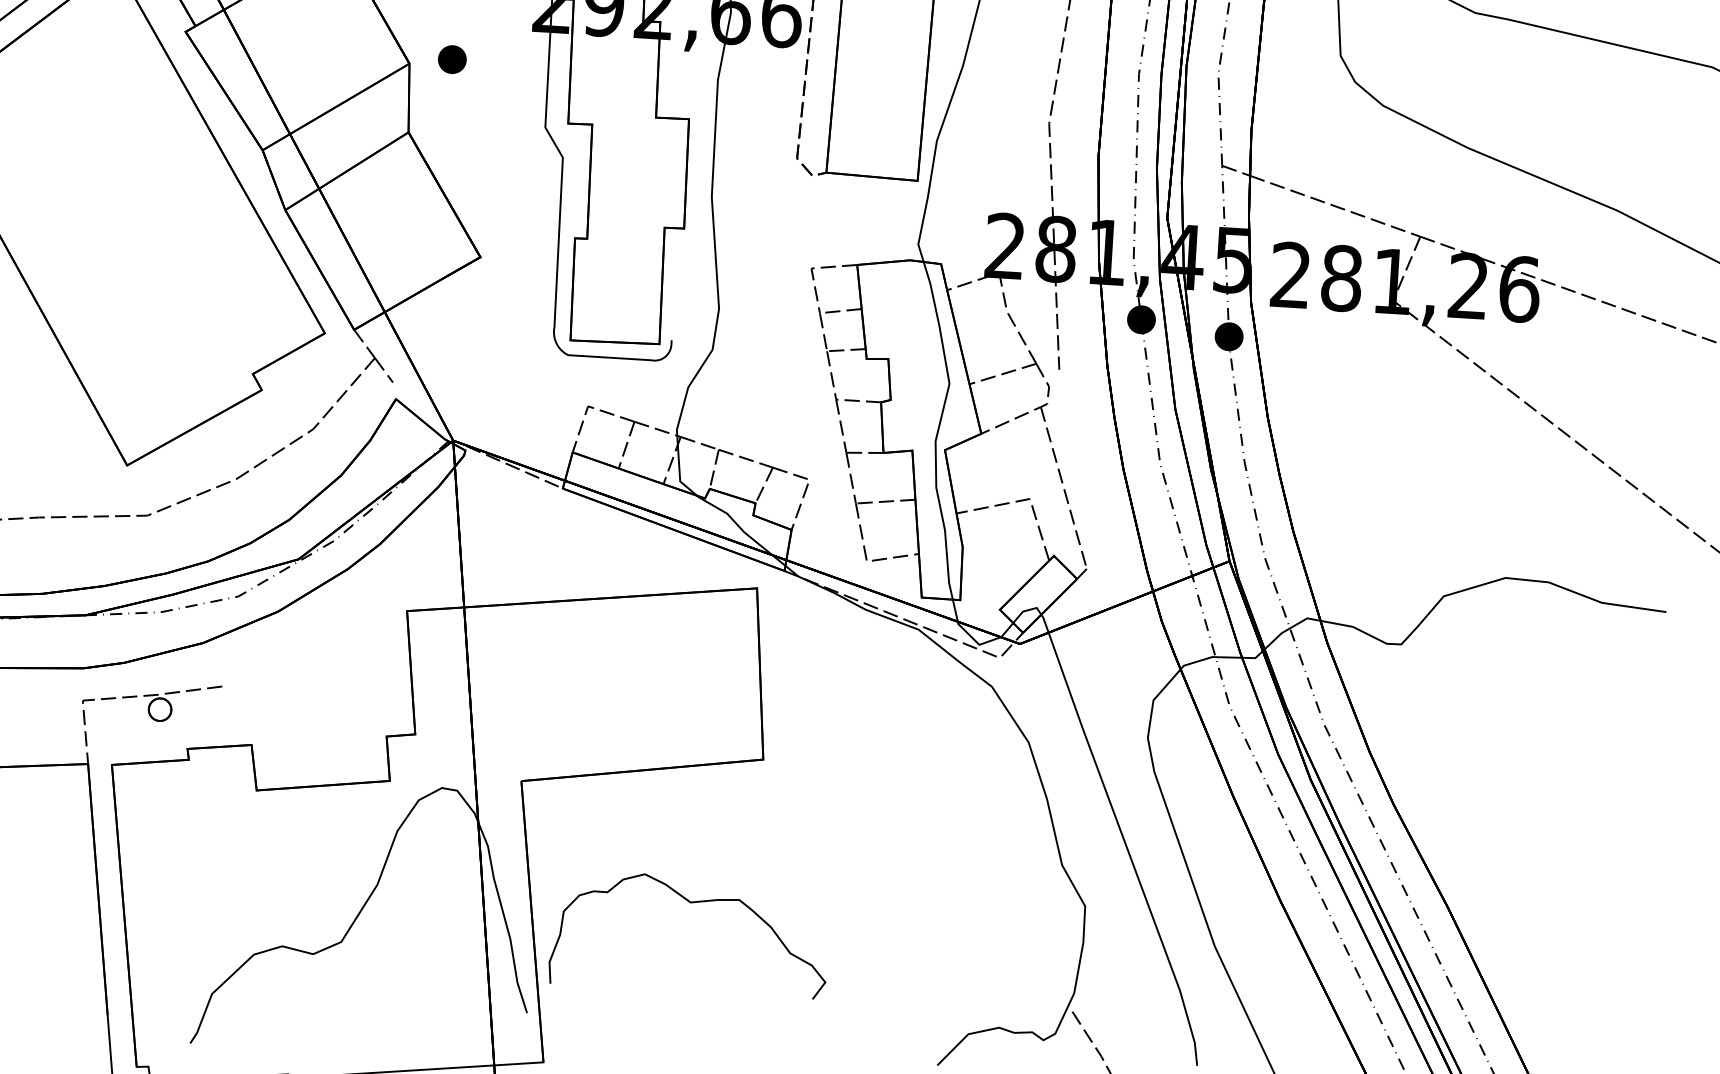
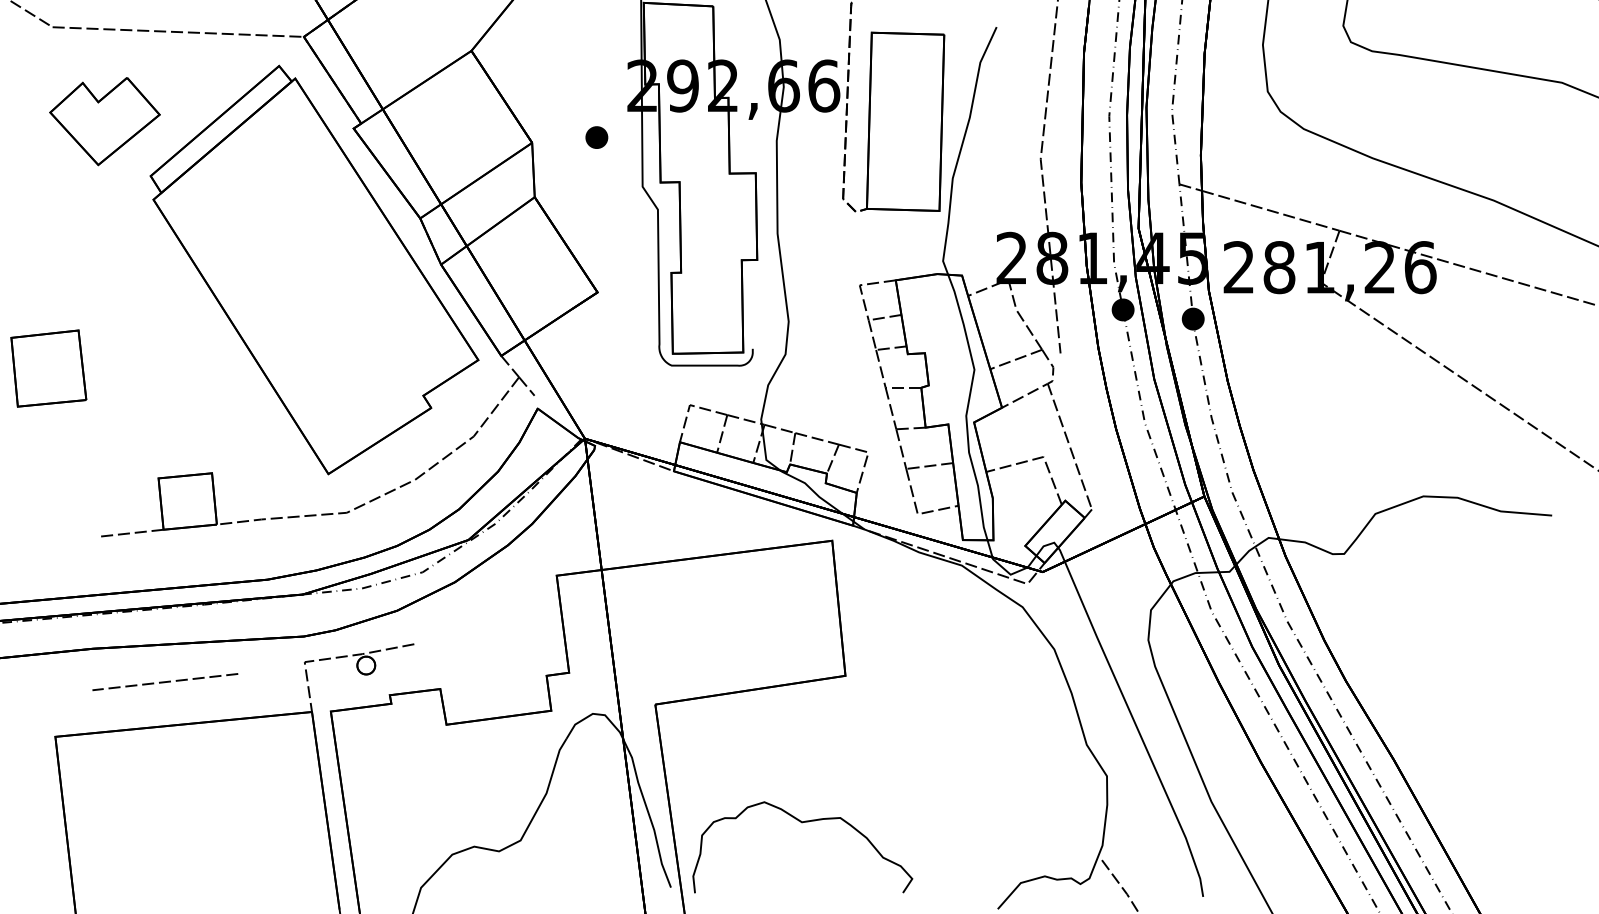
part: (451, 59) -> (596, 137), moved
curve: (691, 904) -> (802, 823), moved

